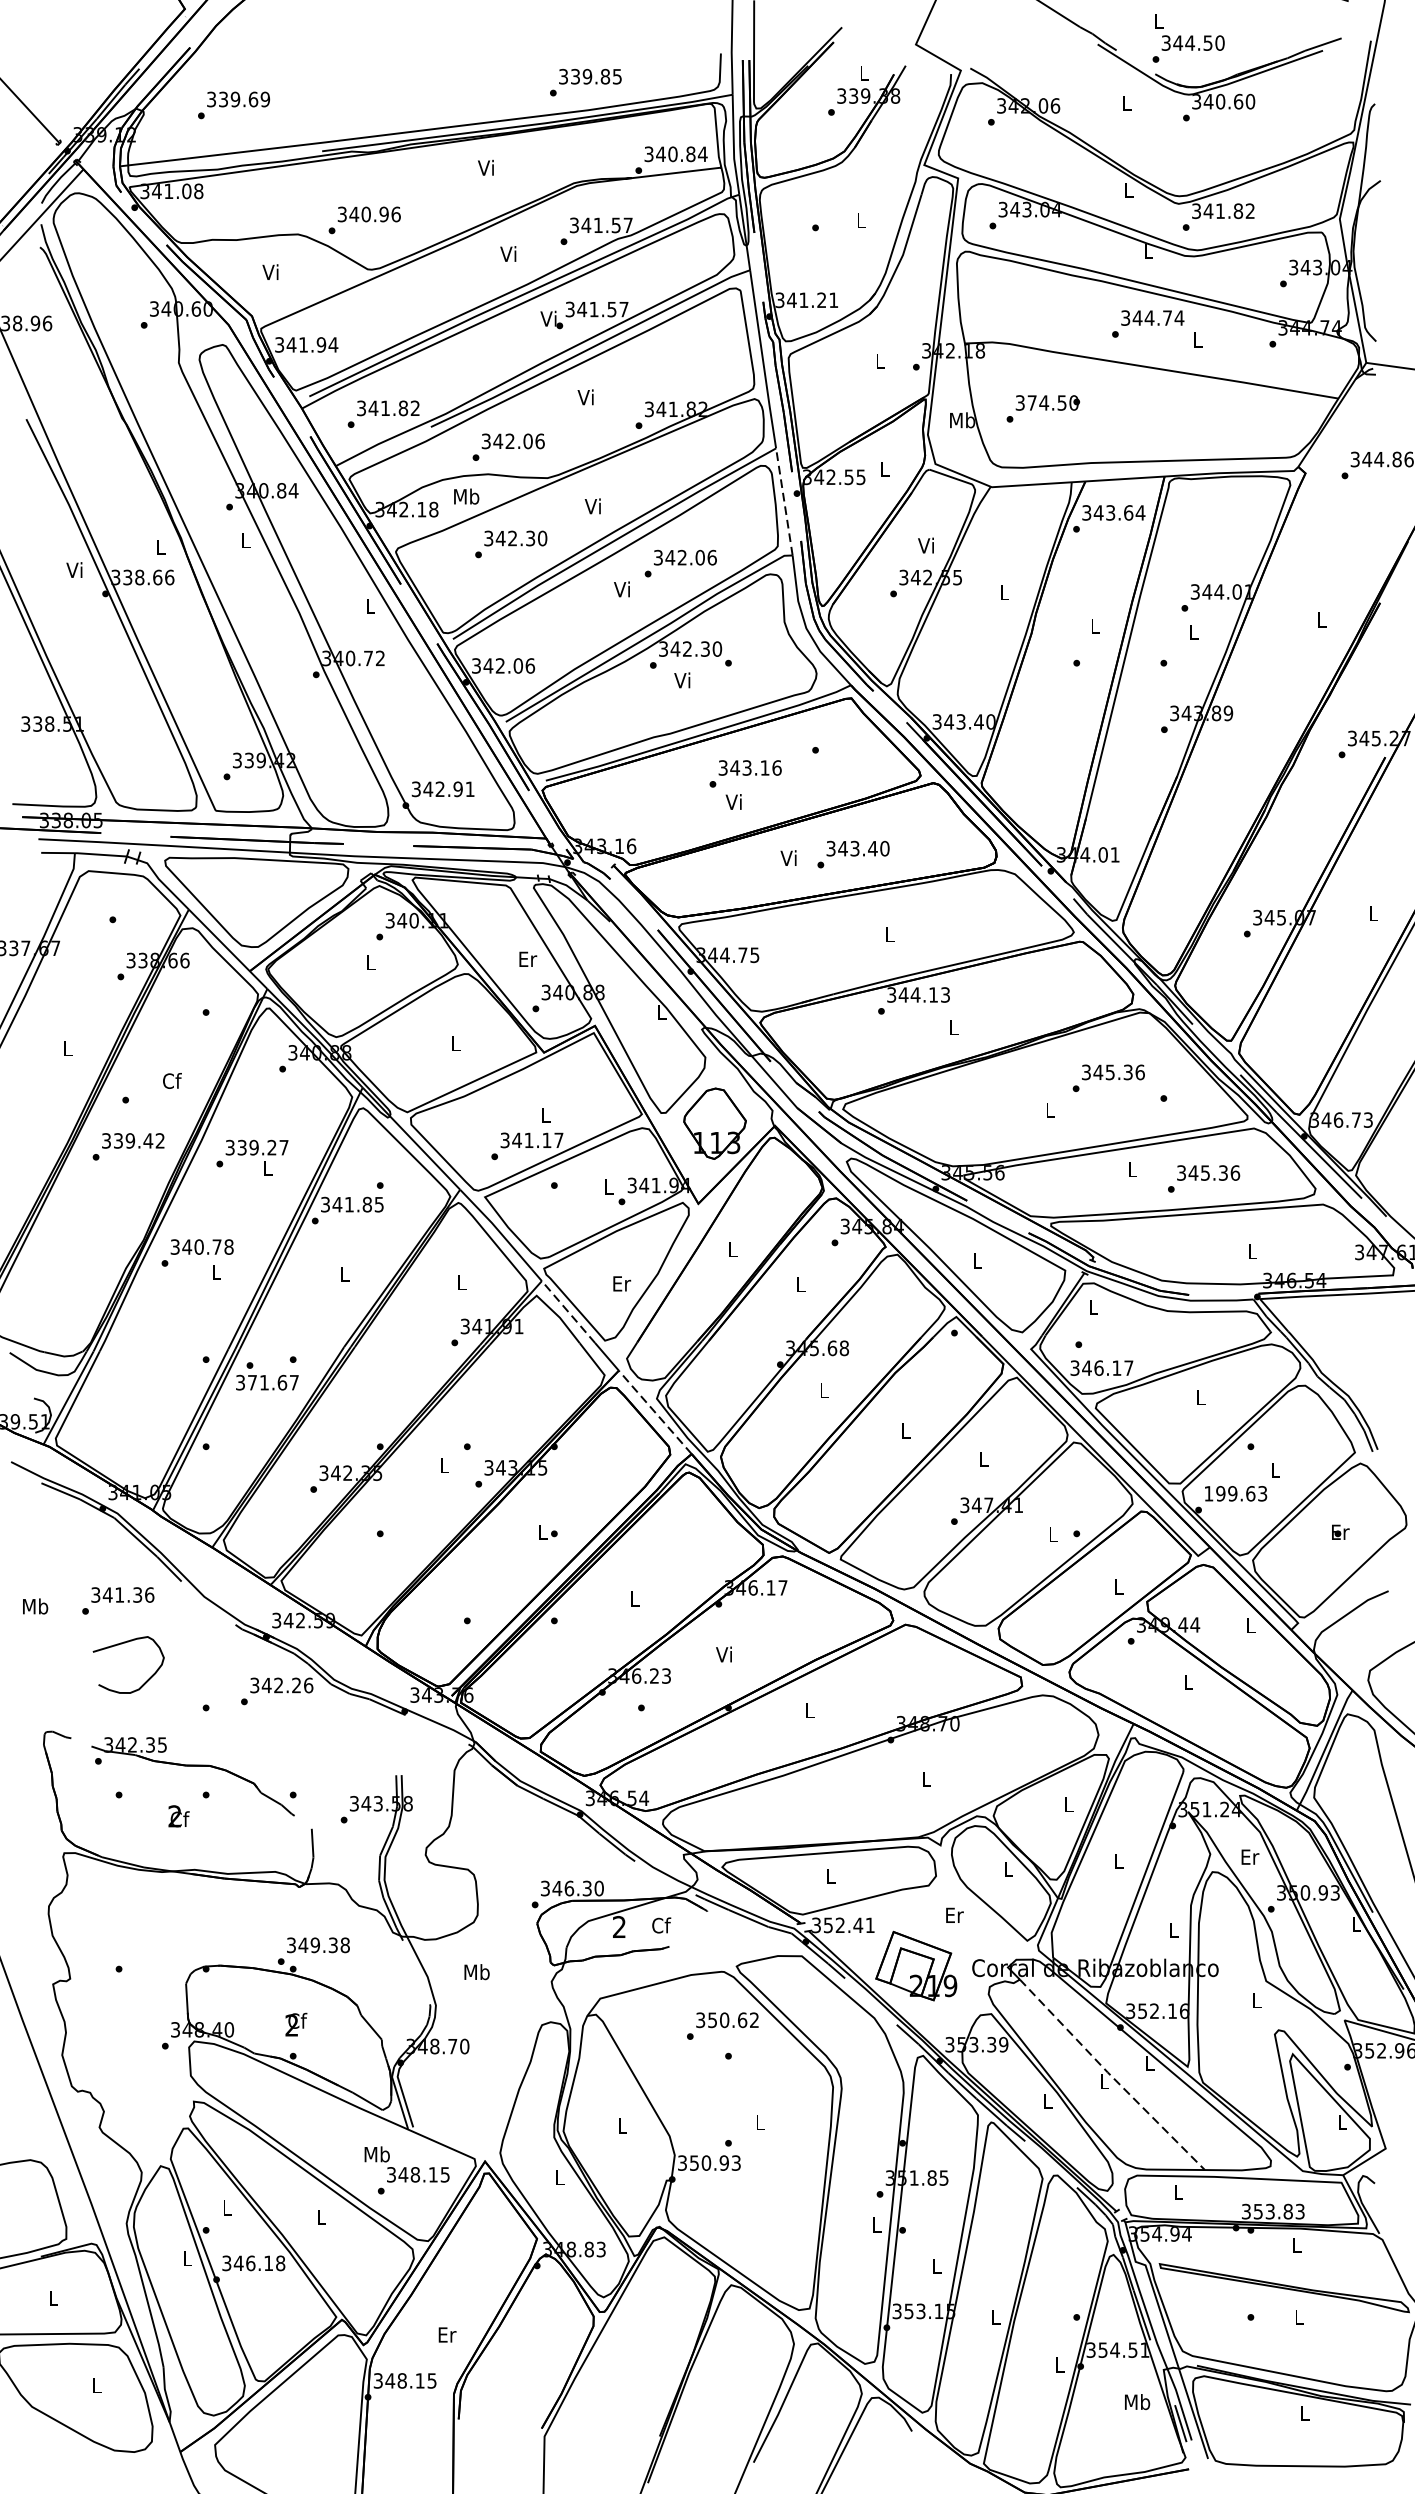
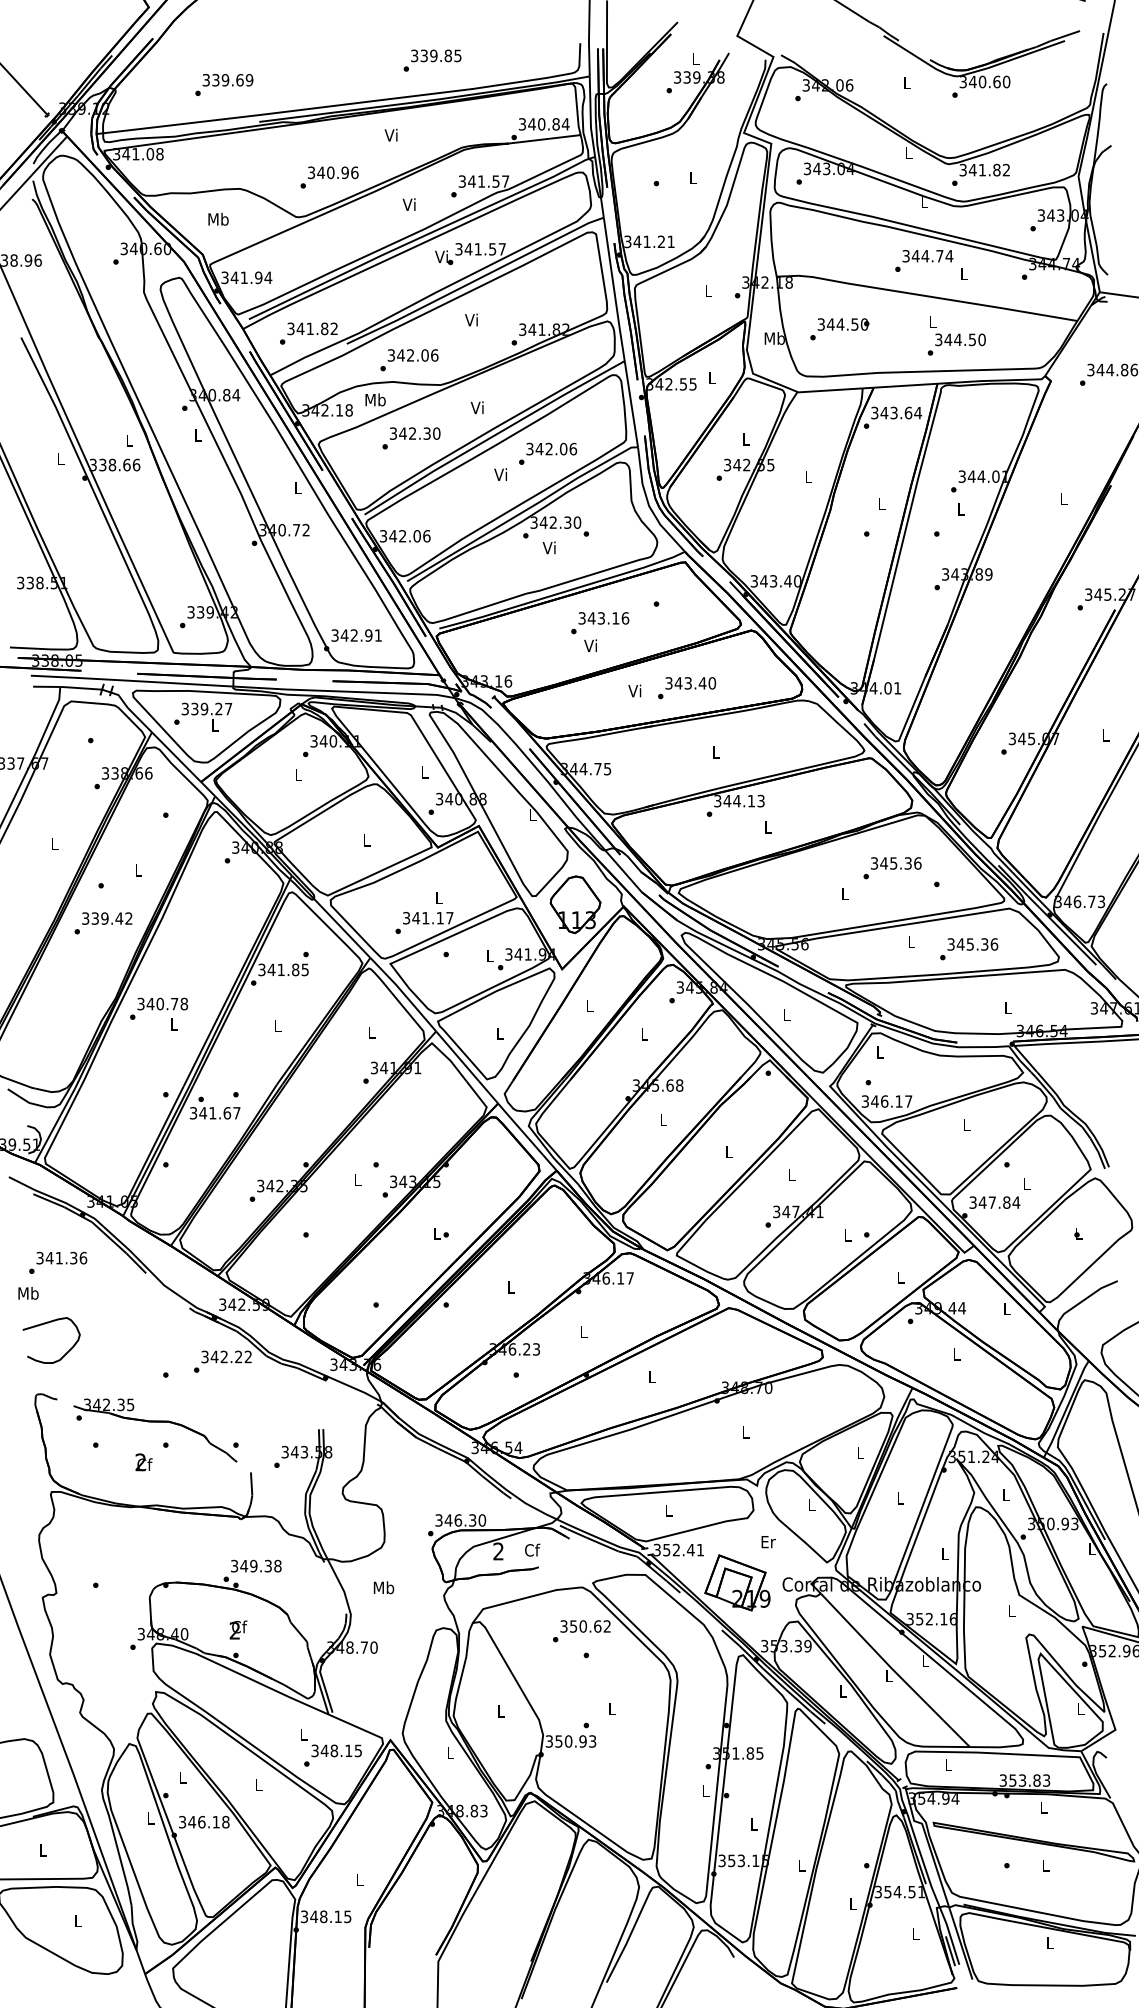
text: (1188, 37) -> (956, 335), moved
text: (585, 82) -> (432, 60), moved
text: (234, 104) -> (224, 84), moved
text: (364, 220) -> (329, 177), moved
text: (271, 271) -> (218, 218), Vi -> Mb
text: (1031, 402) -> (830, 324), 374.50 -> 344.50
line: (784, 502) -> (631, 404), dashed -> solid
text: (926, 545) -> (745, 439), Vi -> L
text: (73, 569) -> (59, 458), Vi -> L
text: (528, 959) -> (425, 772), Er -> L
text: (172, 1079) -> (138, 869), Cf -> L
text: (252, 1156) -> (203, 716), moved
text: (621, 1283) -> (500, 1033), Er -> L
line: (568, 1312) -> (457, 1056), dashed -> solid
text: (252, 1383) -> (203, 1113), 371.67 -> 341.67
line: (654, 1411) -> (526, 1136), dashed -> solid
text: (1235, 1493) -> (994, 1202), 199.63 -> 347.84
text: (1341, 1532) -> (1079, 1233), Er -> L
text: (118, 1600) -> (58, 1262), moved
curve: (121, 1645) -> (45, 1324), moved
text: (723, 1653) -> (582, 1331), Vi -> L
text: (308, 1684) -> (248, 1356), 342.26 -> 342.22
text: (1250, 1857) -> (1006, 1495), Er -> L
line: (1111, 2076) -> (894, 1671), dashed -> solid
text: (377, 2154) -> (303, 1734), Mb -> L
text: (447, 2334) -> (360, 1879), Er -> L
text: (1137, 2401) -> (915, 1933), Mb -> L

